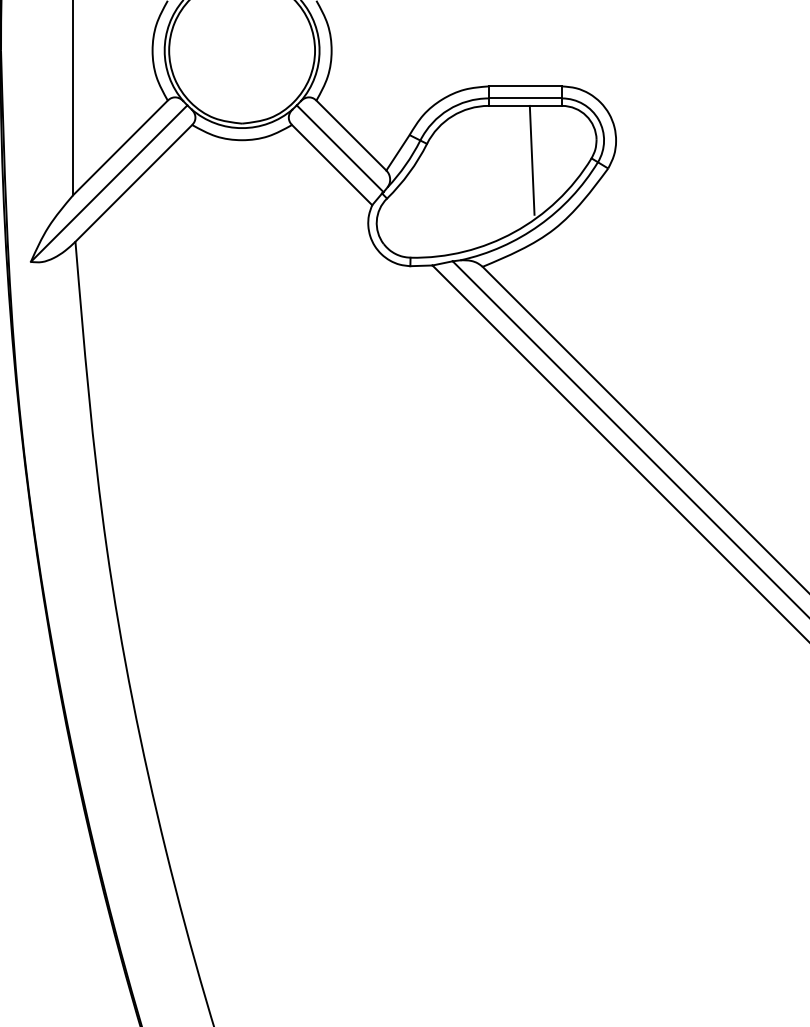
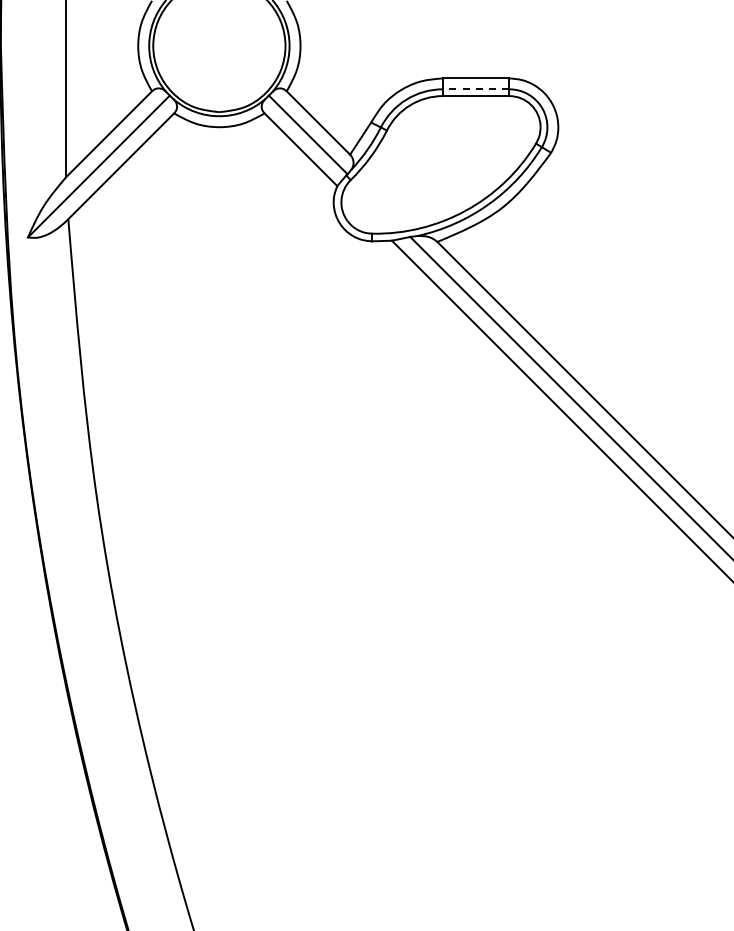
line: (524, 98) -> (475, 89), solid -> dashed
line: (532, 160) -> (482, 145), removed

